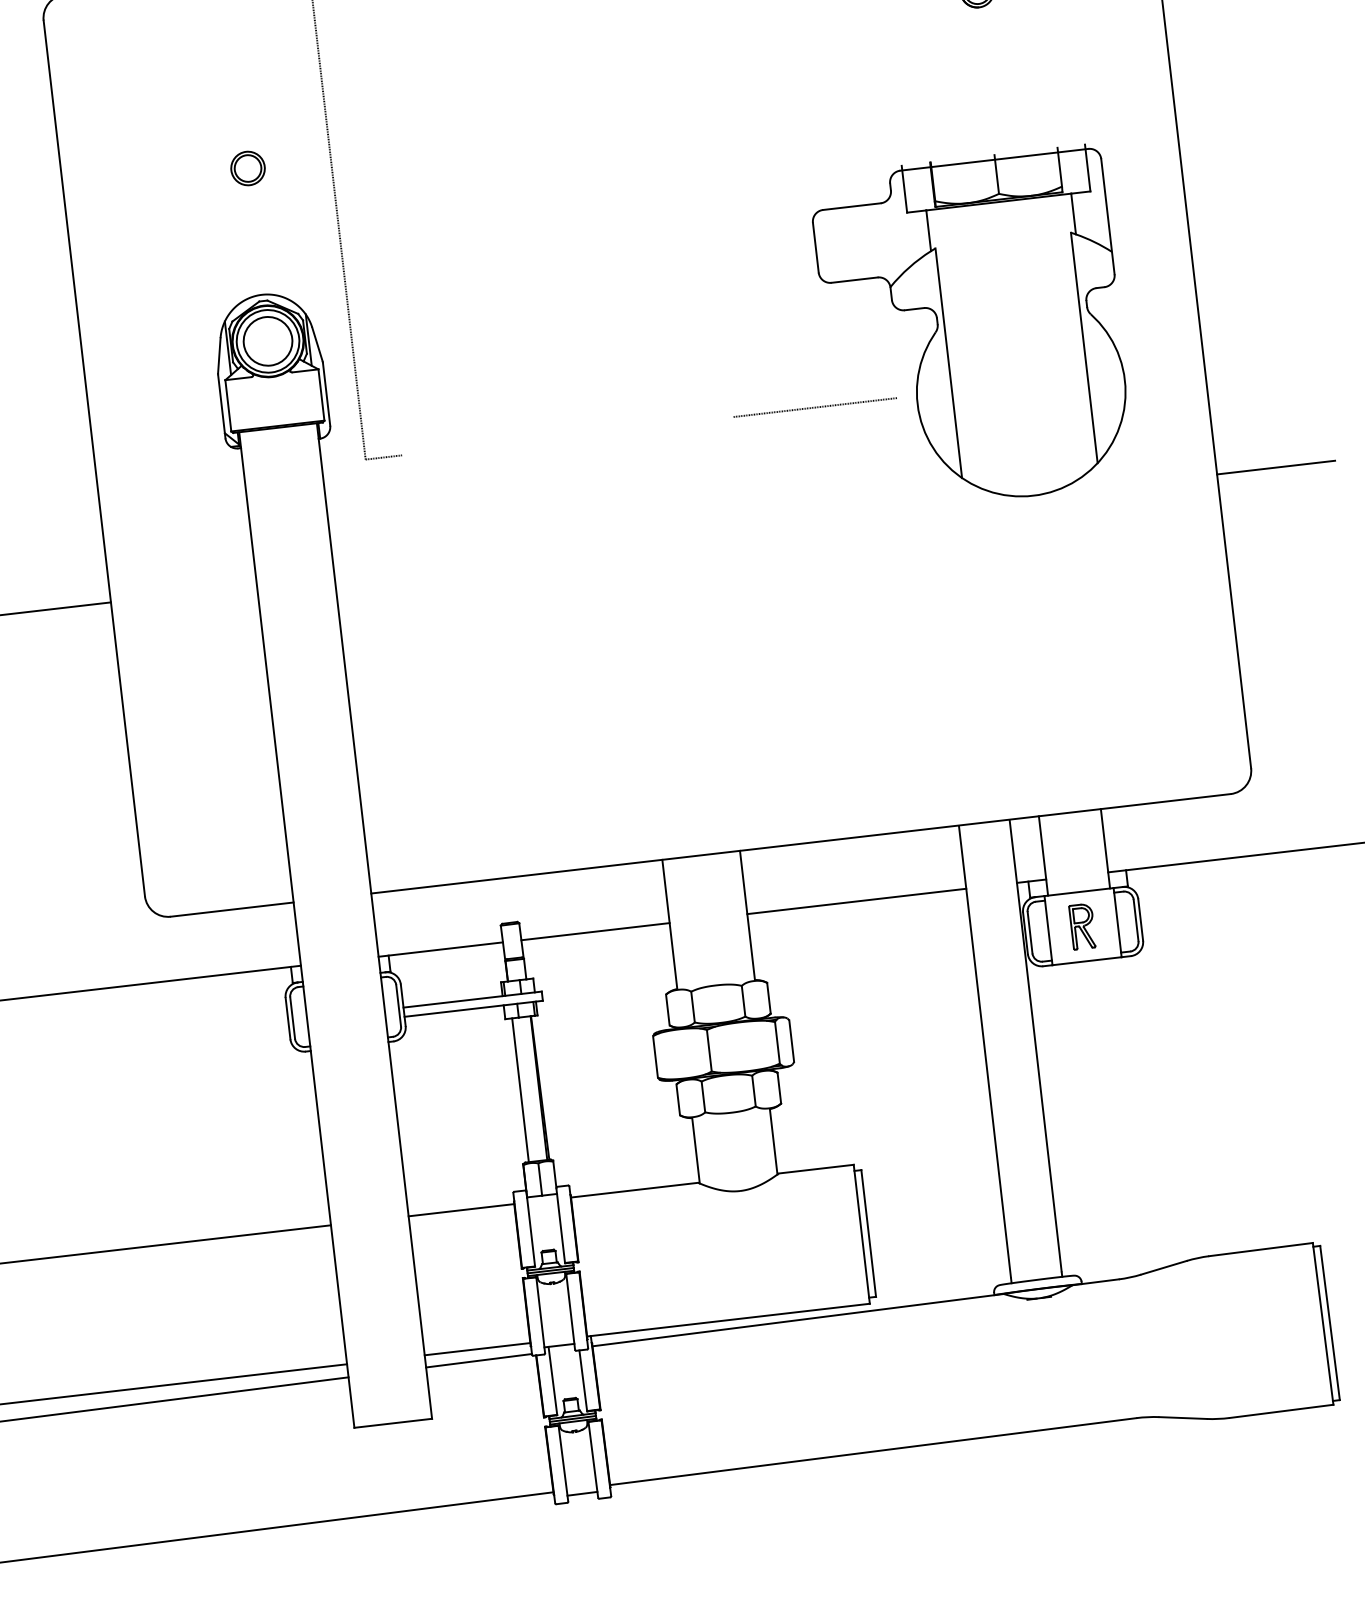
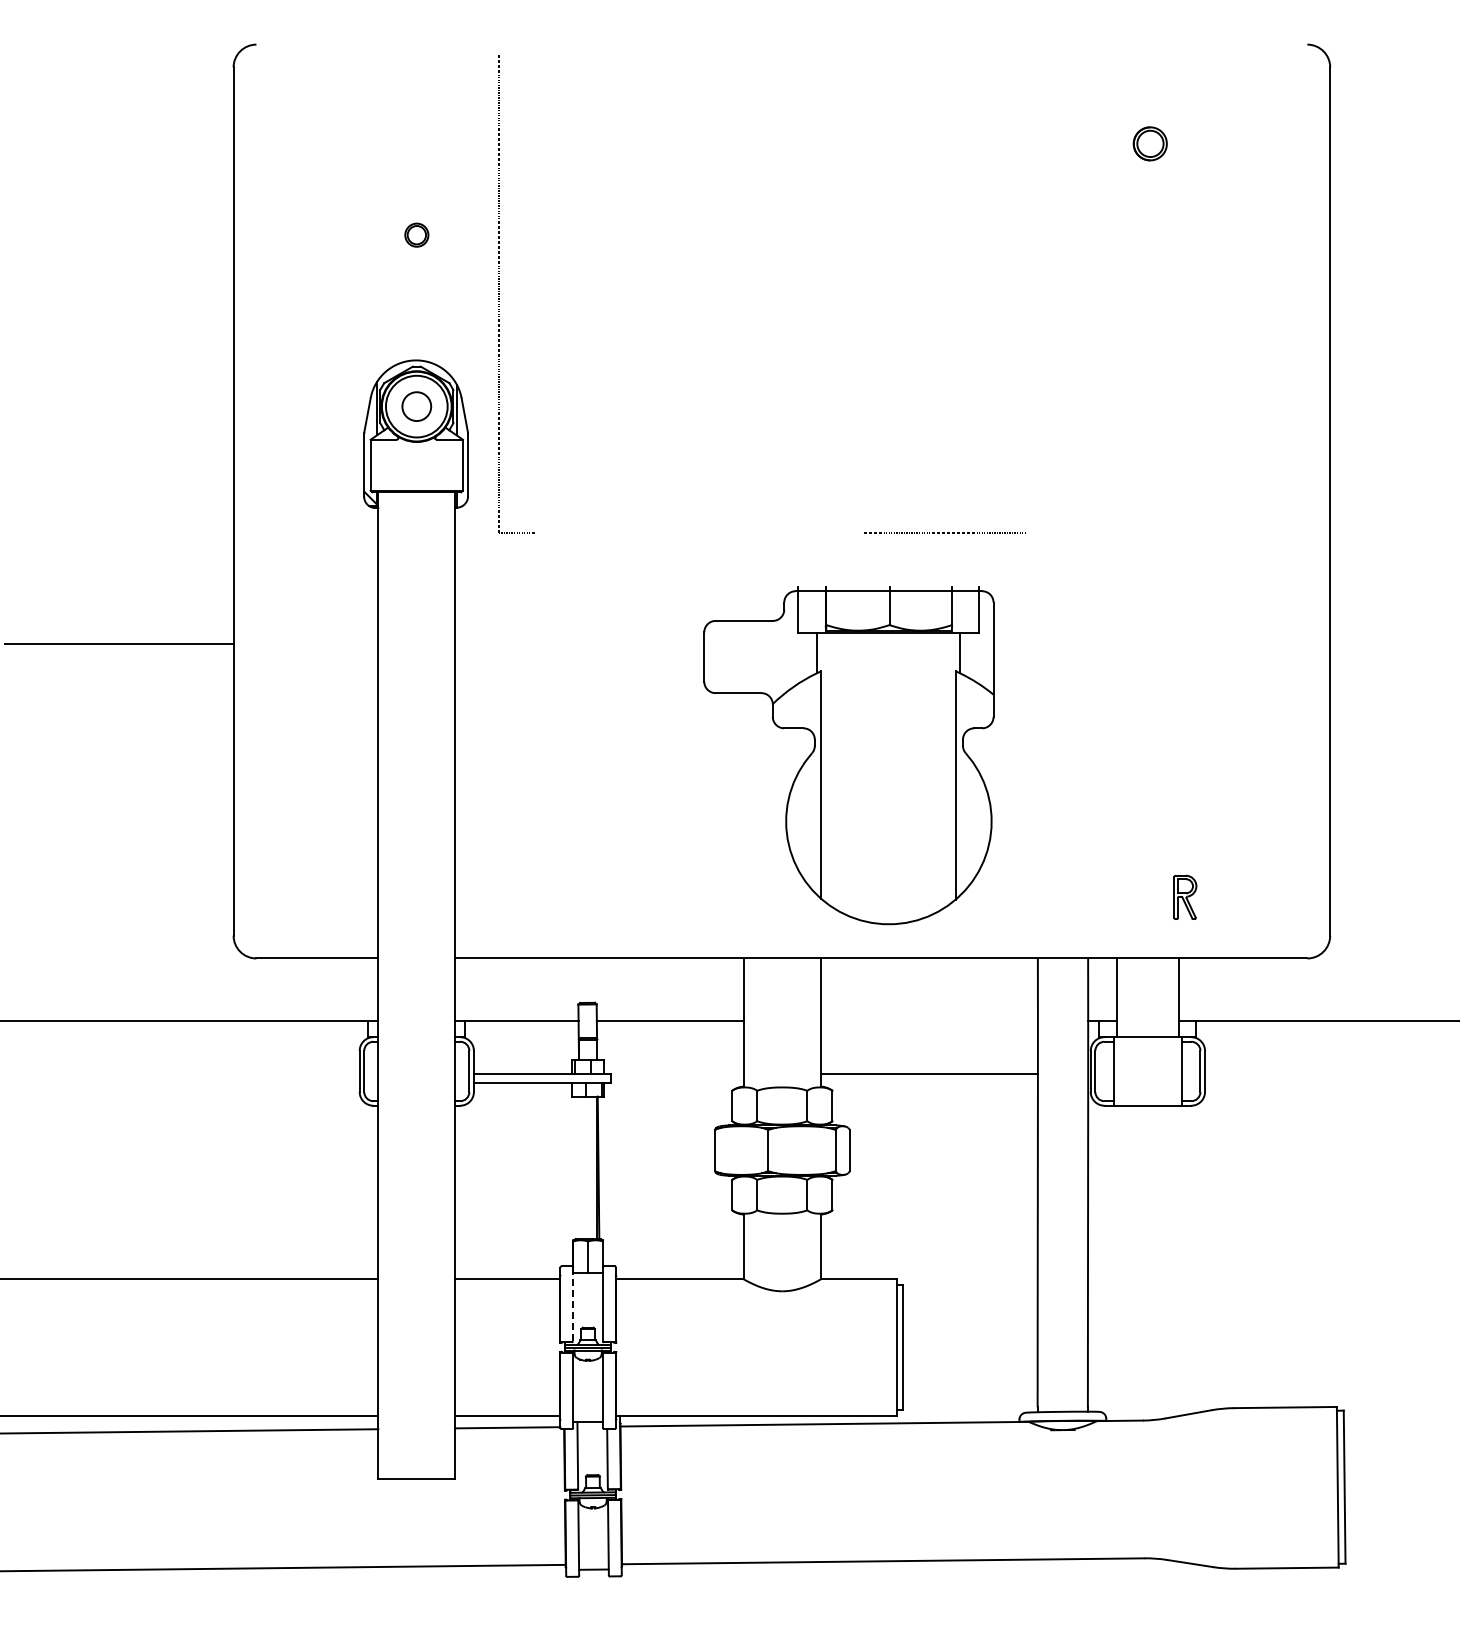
part: (247, 167) -> (416, 234), size x0.7
part: (972, 330) -> (848, 755), moved
circle: (267, 341) -> (416, 406), size x0.6
line: (1275, 467) -> (1388, 644), removed
line: (855, 901) -> (928, 1074), moved
part: (1082, 925) -> (1185, 896), moved
line: (520, 1089) -> (579, 1167), removed
line: (531, 1229) -> (573, 1305), solid -> dashed

